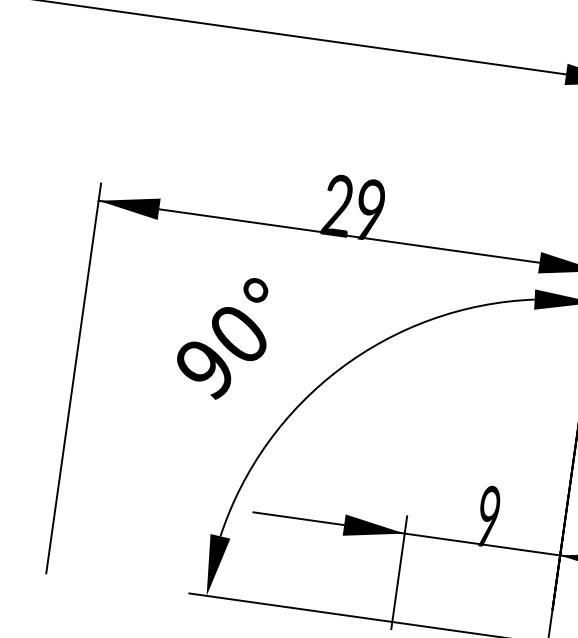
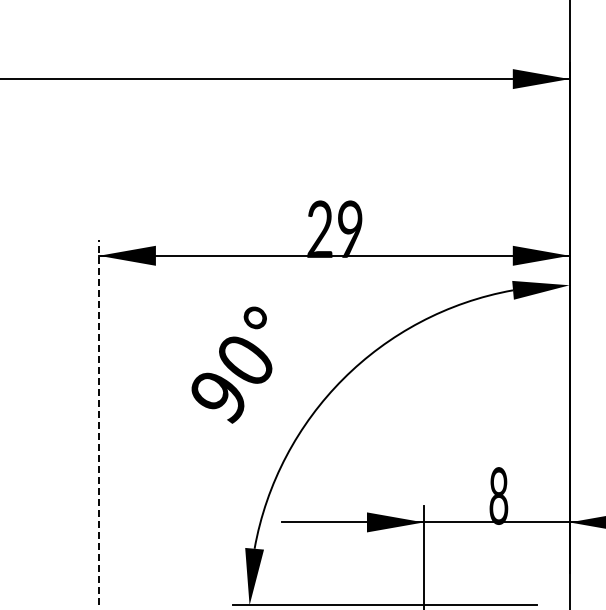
line: (74, 378) -> (99, 422), solid -> dashed
text: (488, 517) -> (498, 496), 9 -> 8

